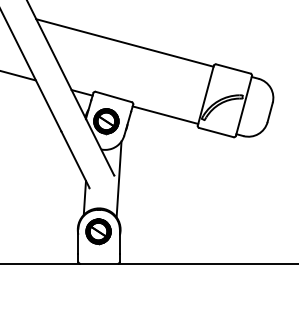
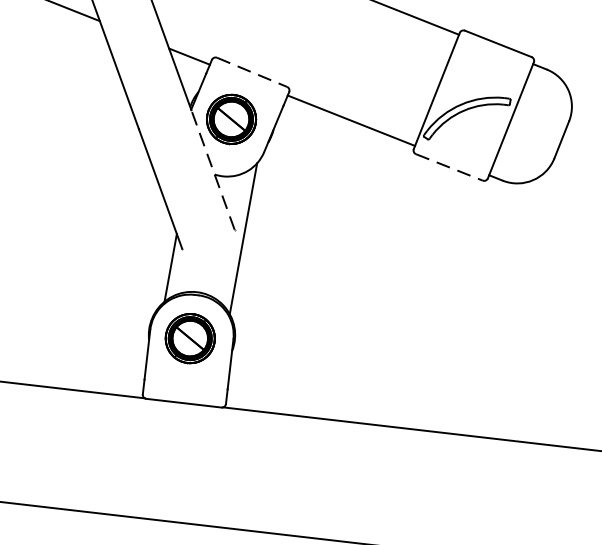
line: (113, 97) -> (251, 73), solid -> dashed
line: (216, 132) -> (449, 167), solid -> dashed
line: (99, 146) -> (211, 168), solid -> dashed

